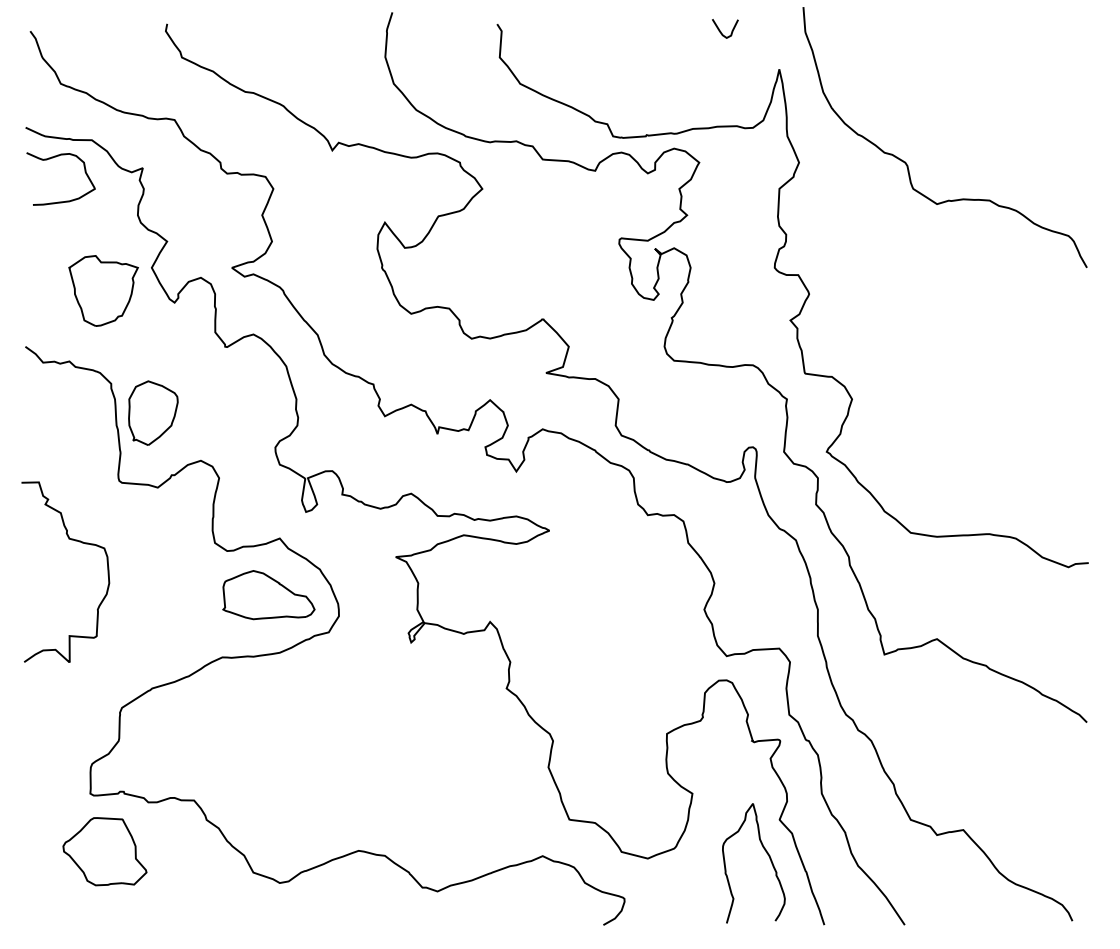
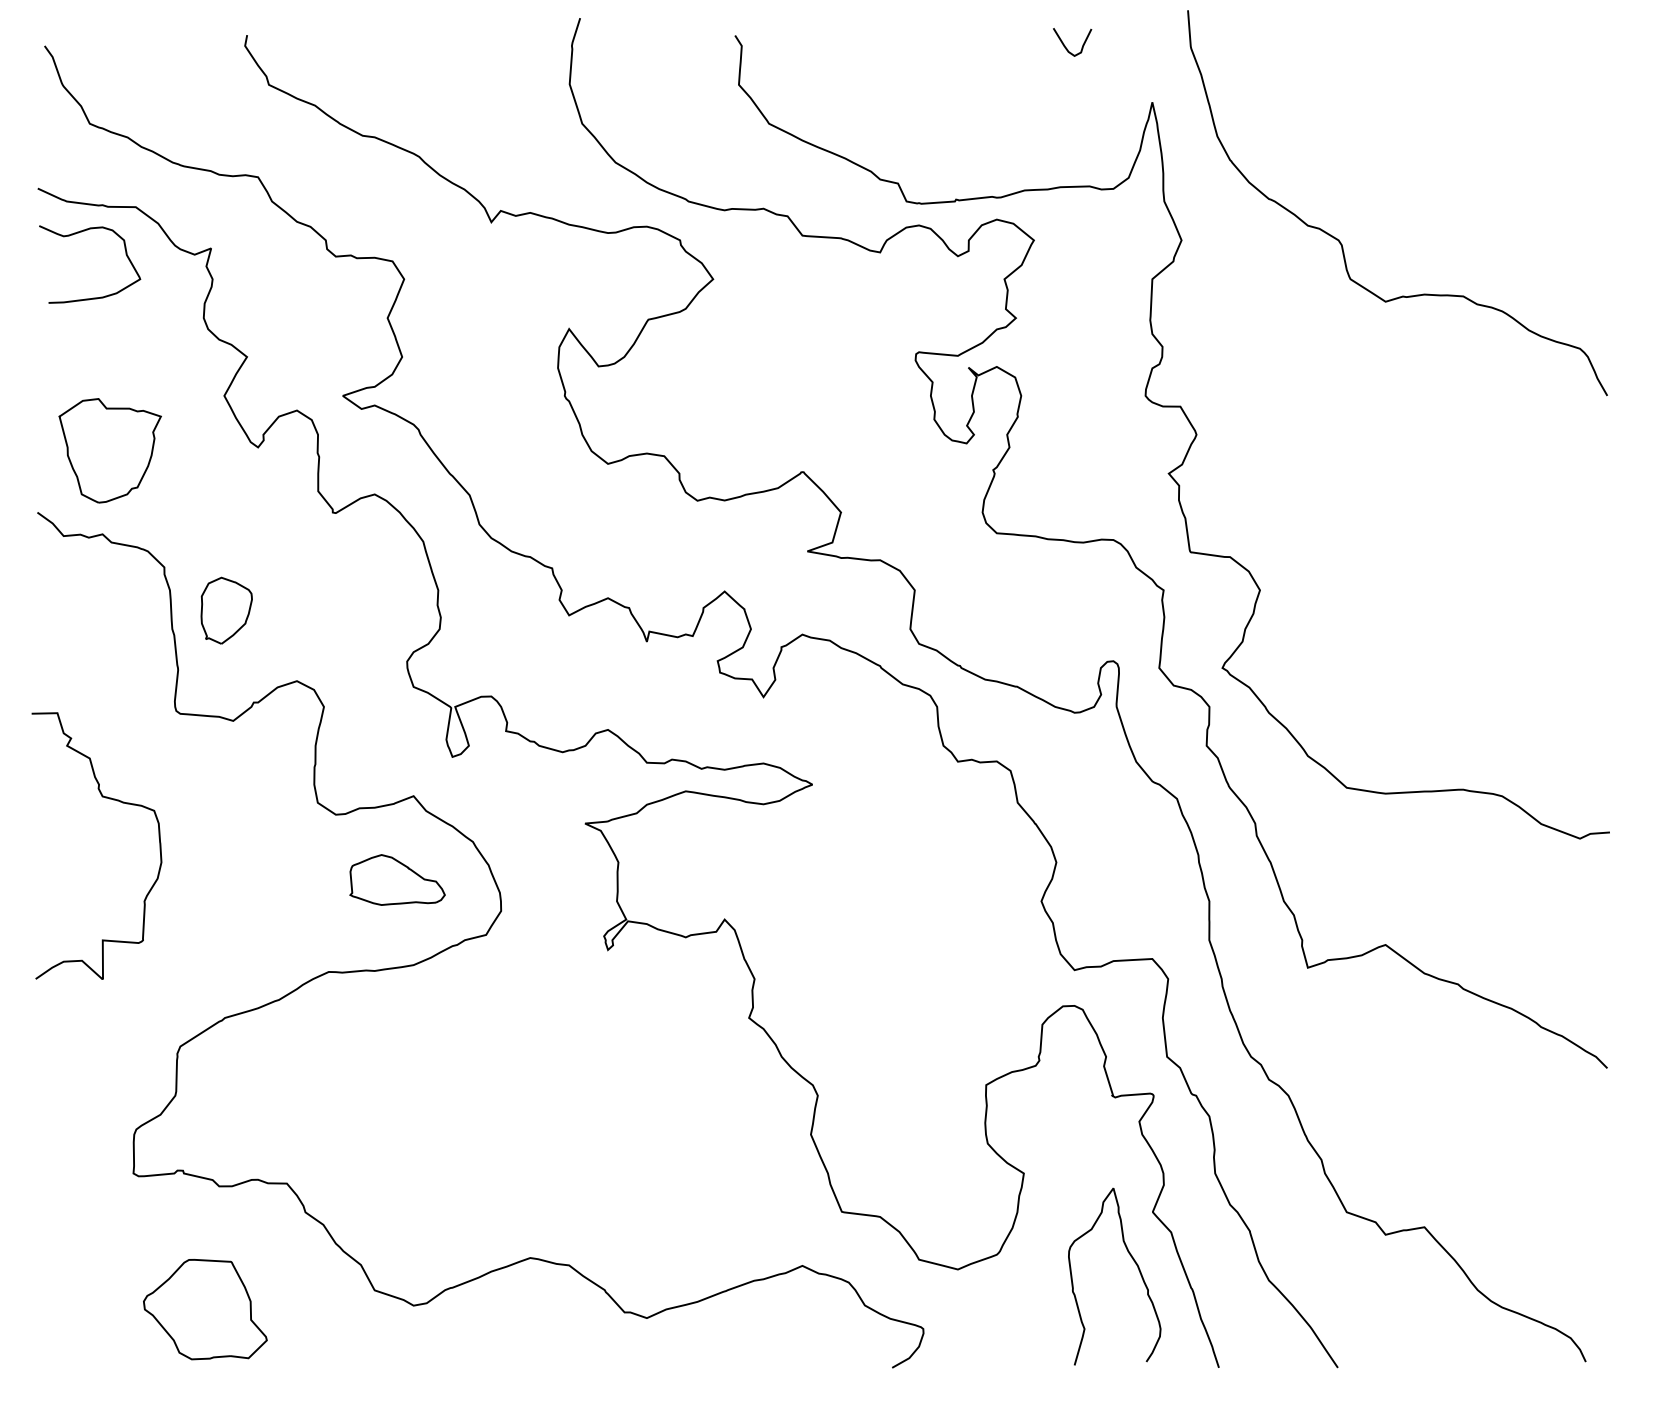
part: (103, 290) -> (110, 450), moved
part: (153, 412) -> (226, 609), size x0.7
part: (268, 595) -> (396, 880), size x0.7
part: (104, 851) -> (204, 1309), moved

